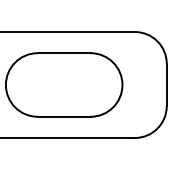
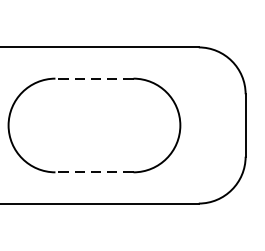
line: (63, 53) -> (93, 79), solid -> dashed
line: (63, 116) -> (93, 171), solid -> dashed

